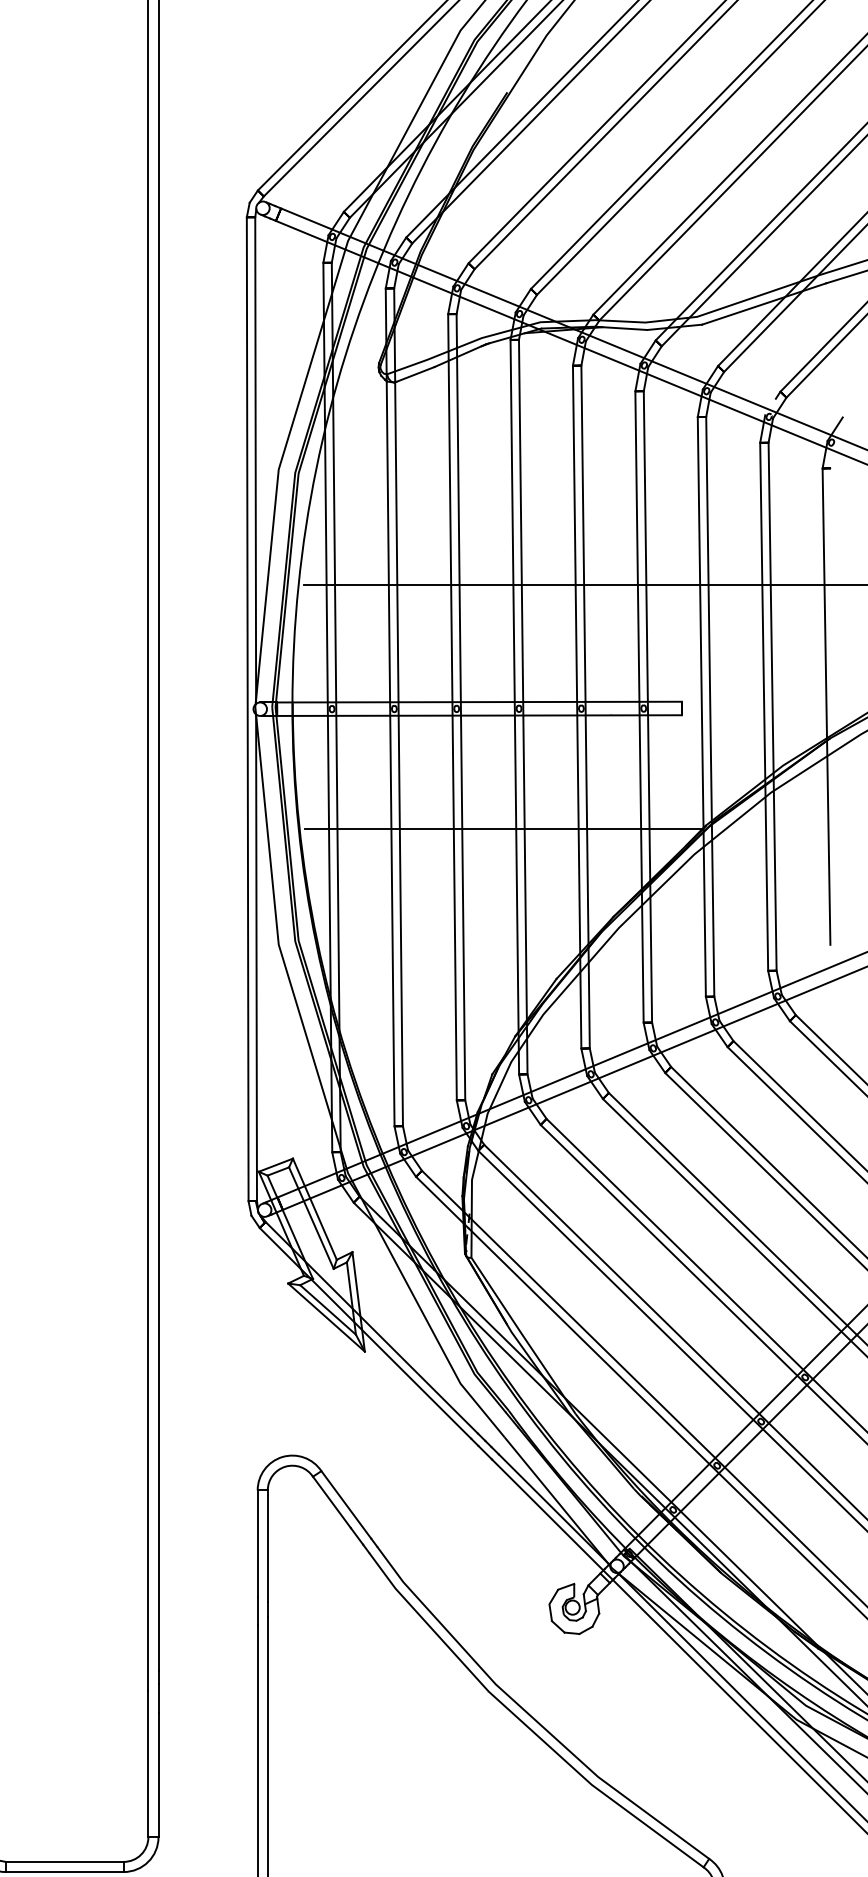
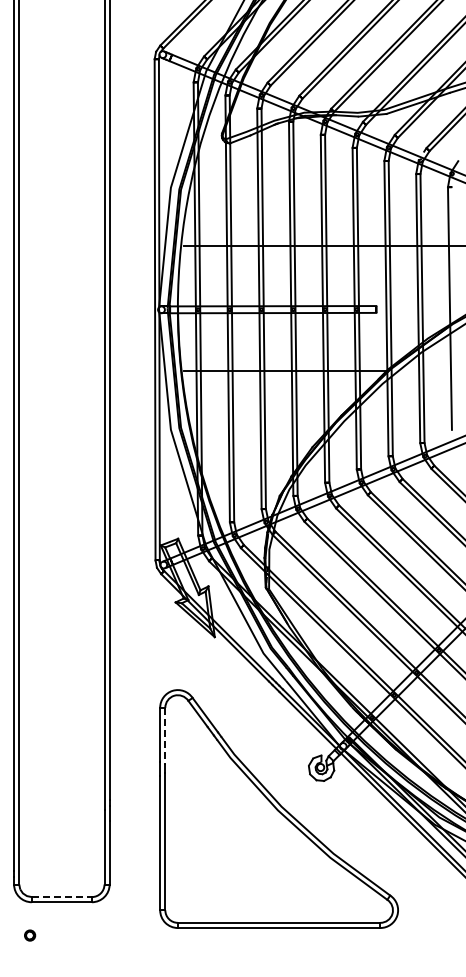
line: (268, 1546) -> (165, 736), solid -> dashed
line: (65, 1862) -> (62, 897), solid -> dashed

